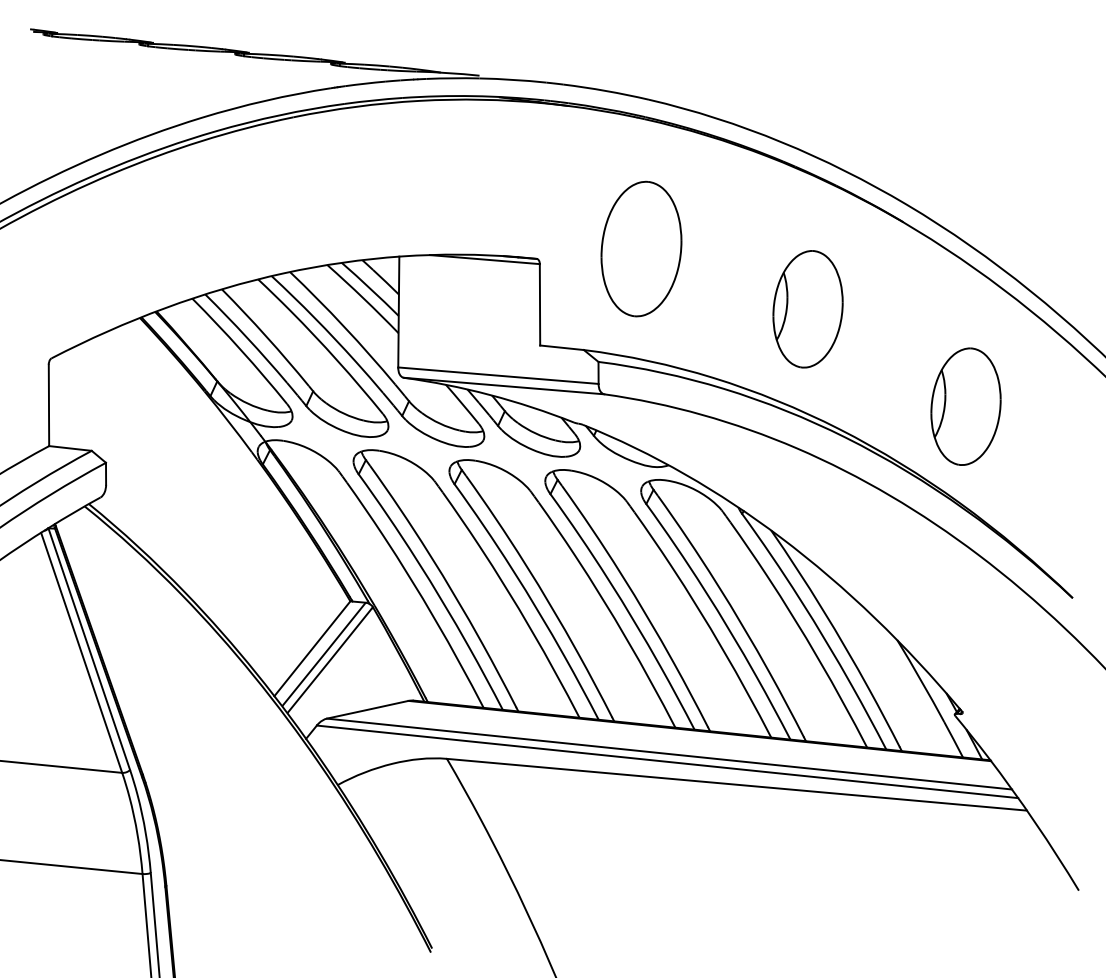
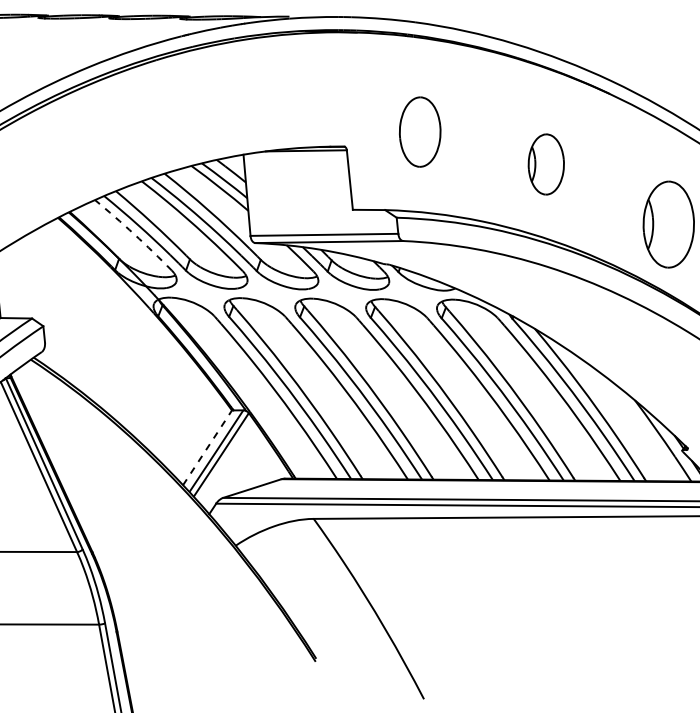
part: (641, 248) -> (420, 131), size x0.7
part: (807, 309) -> (545, 164), size x0.7
arc: (241, 350) -> (134, 234), solid -> dashed
line: (312, 648) -> (207, 447), solid -> dashed

